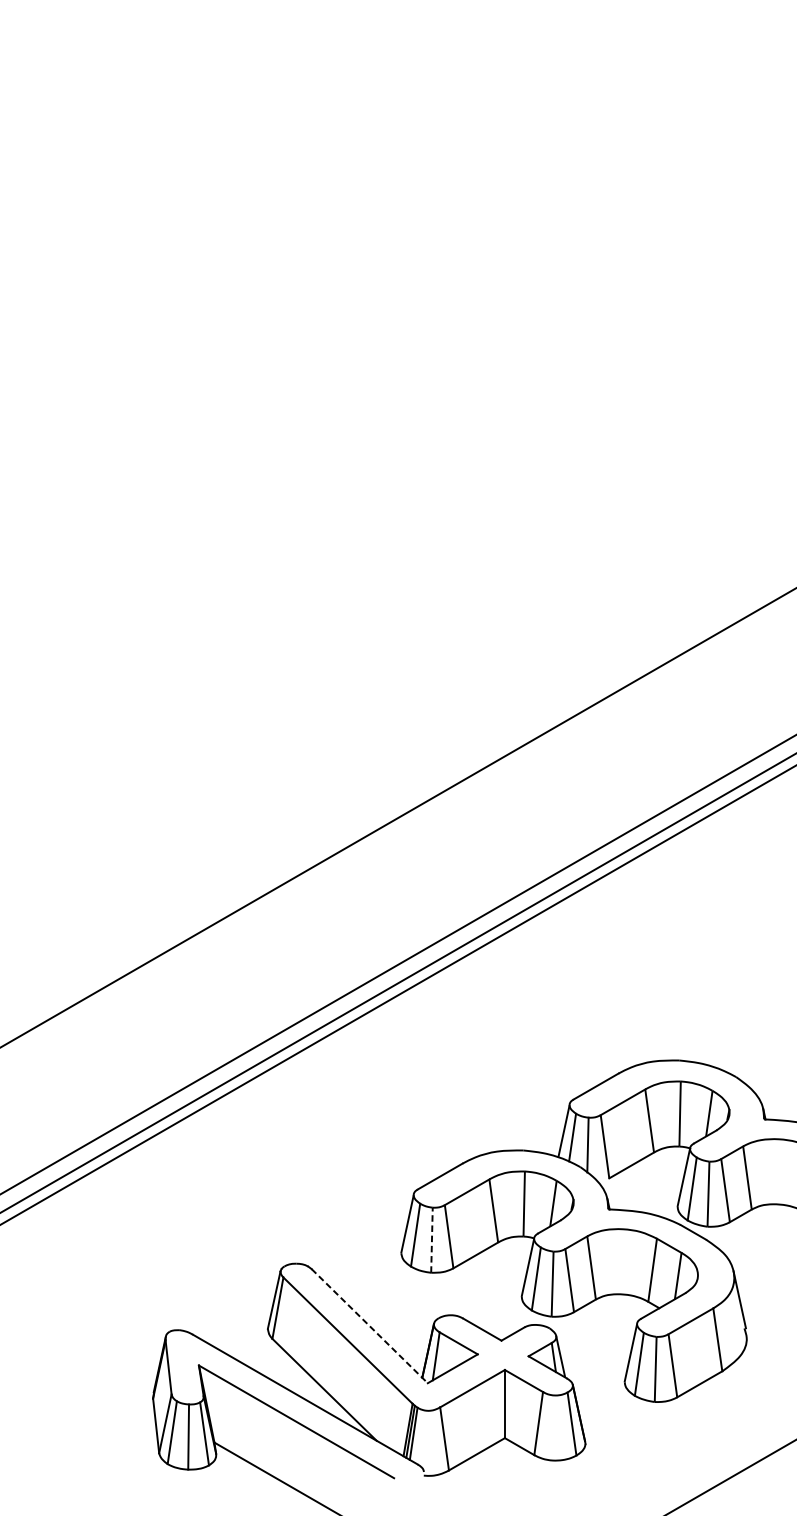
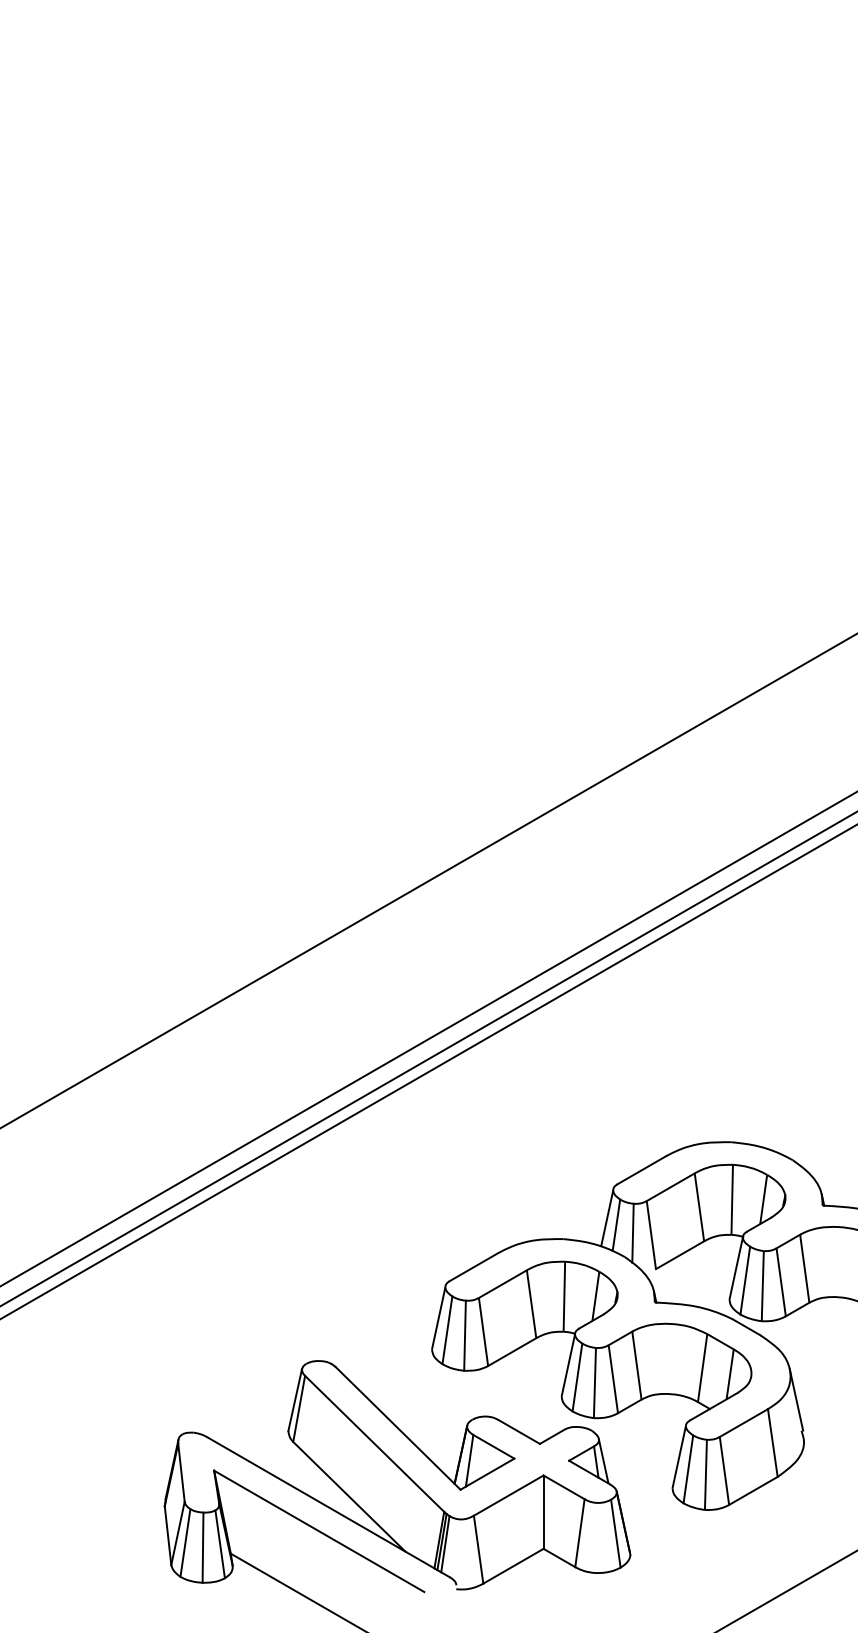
line: (432, 1239) -> (465, 1335), dashed -> solid
line: (370, 1326) -> (398, 1428), dashed -> solid

